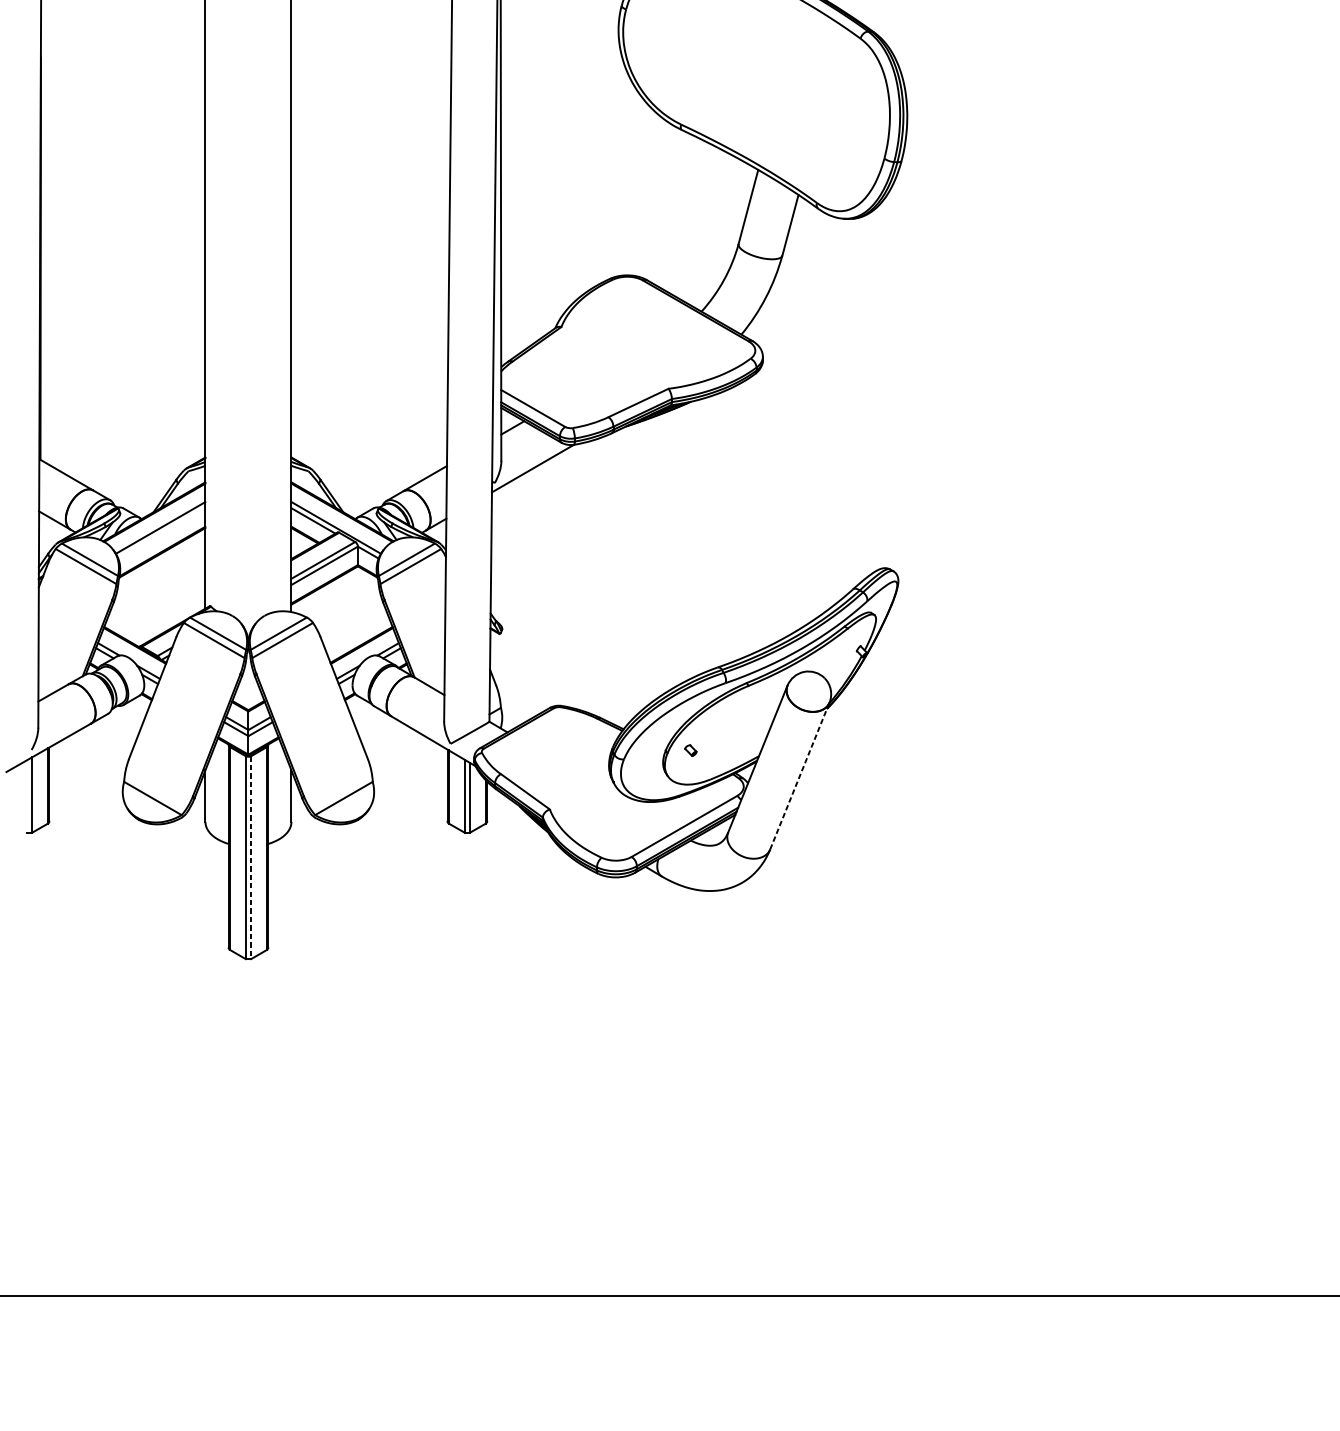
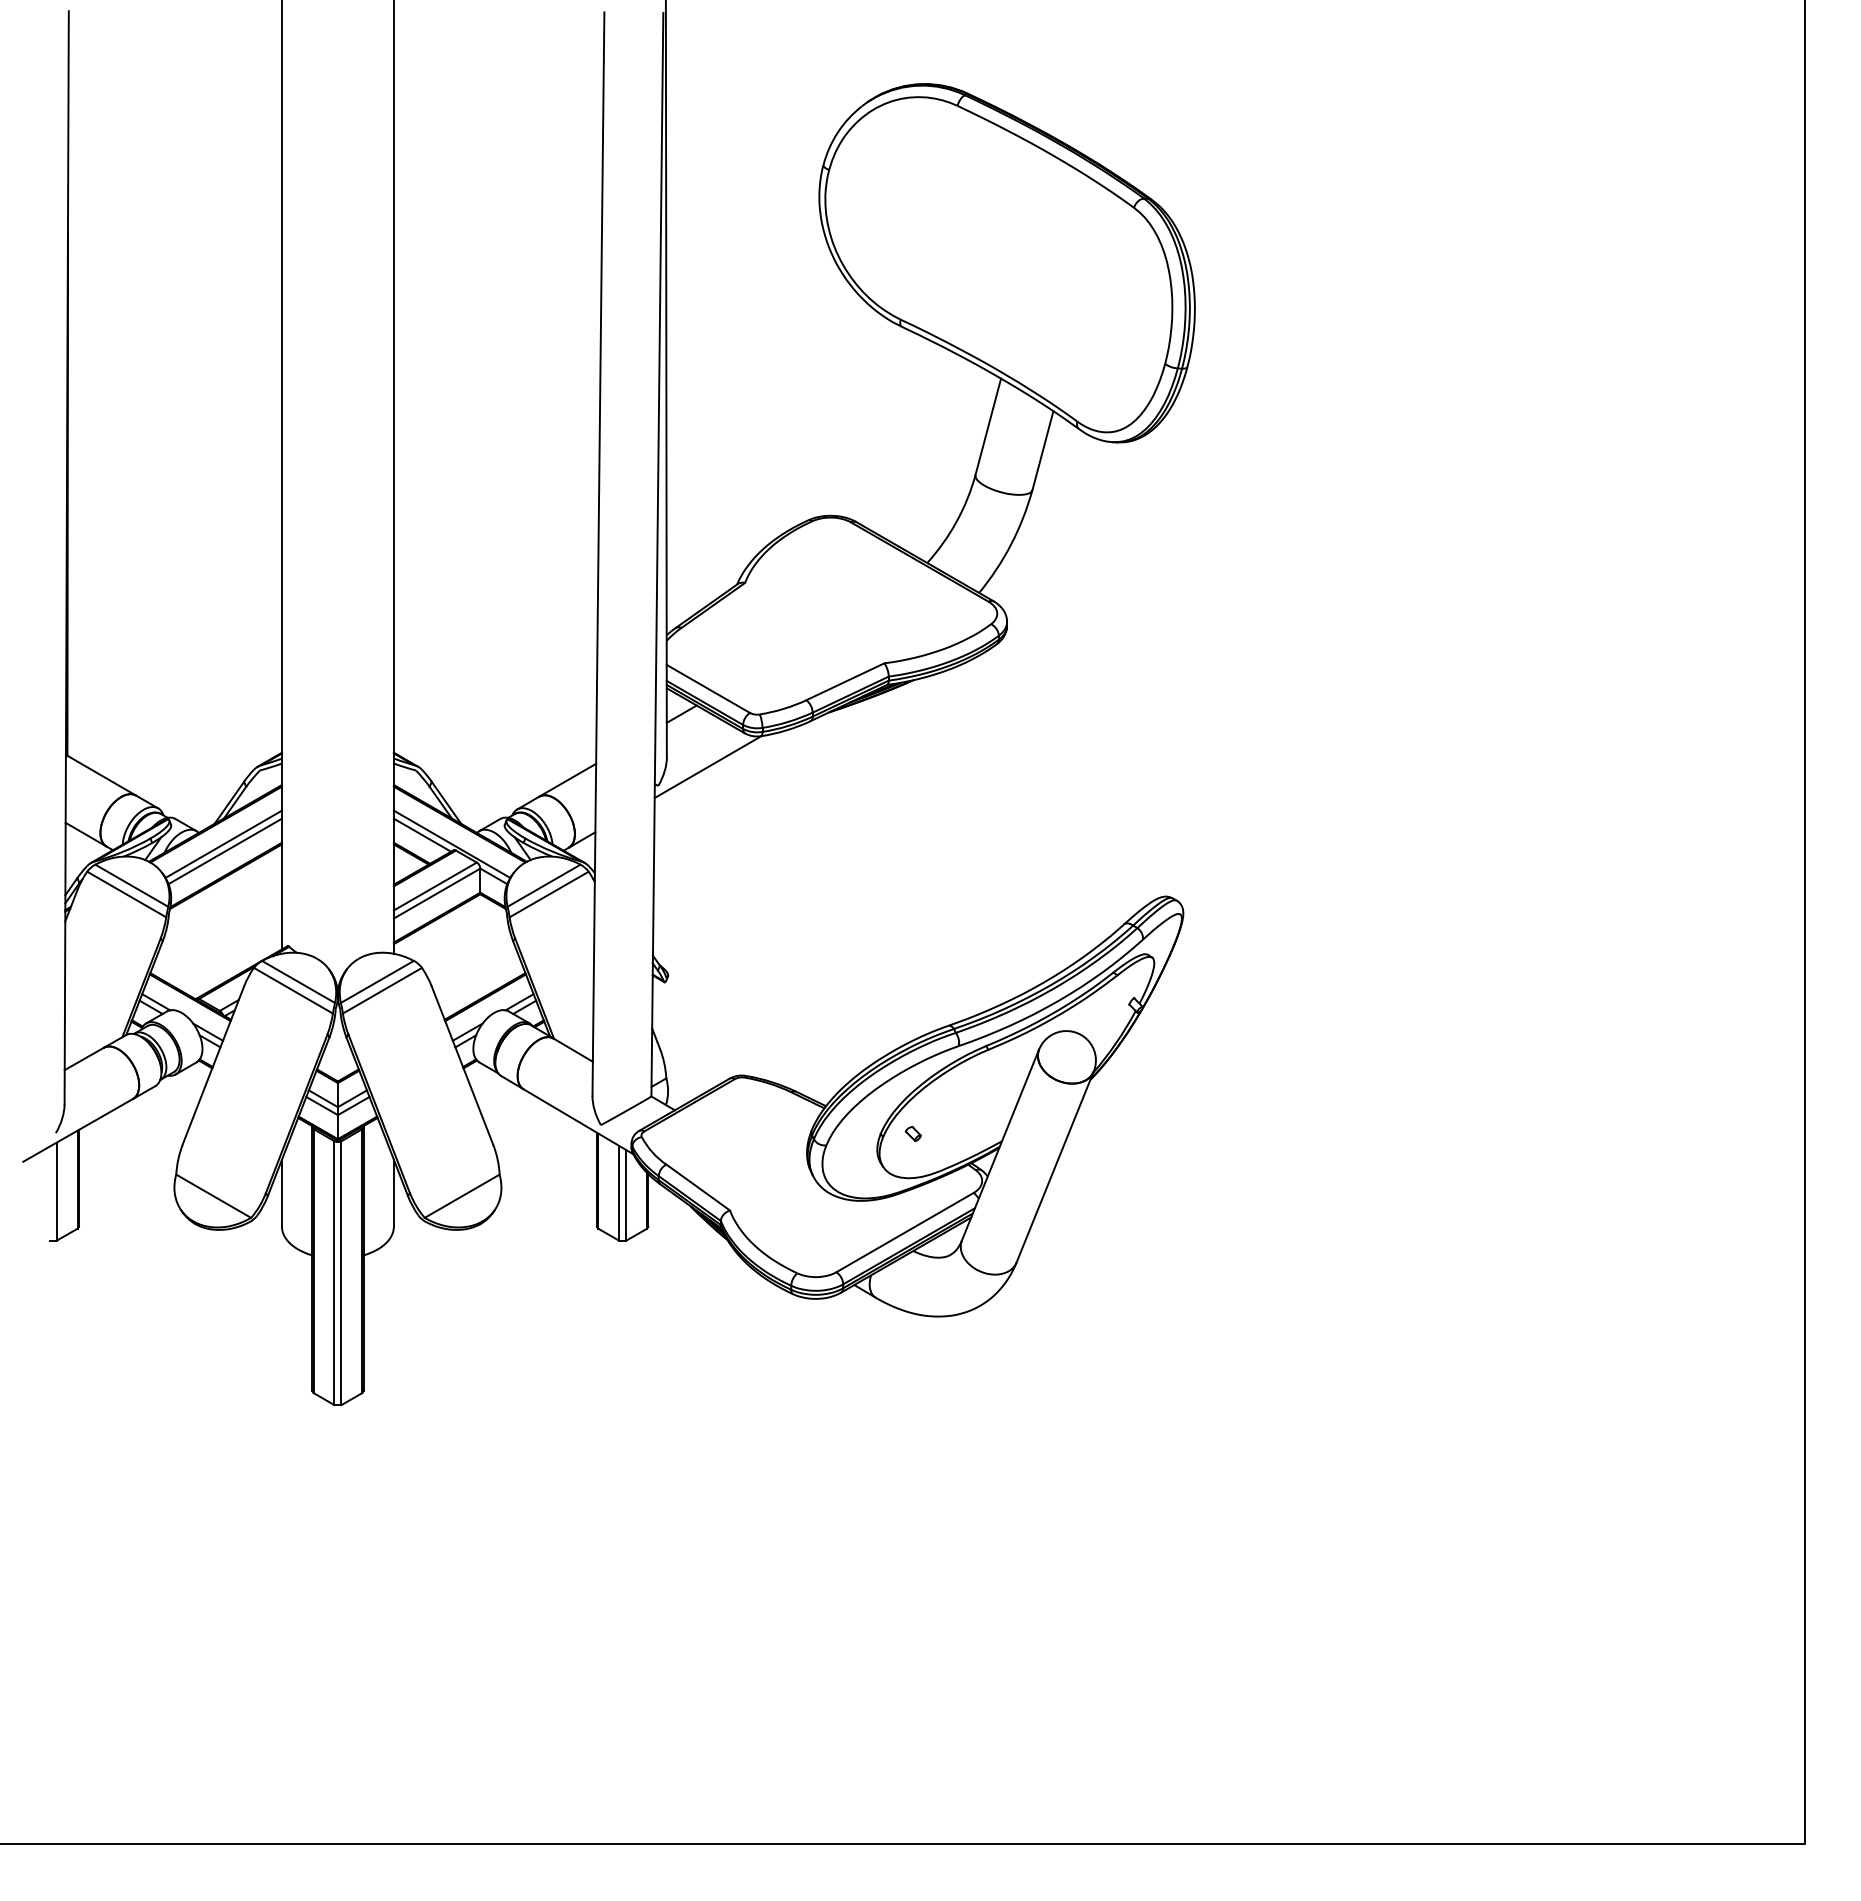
line: (161, 533) -> (224, 851), added
line: (800, 775) -> (1055, 1166), dashed -> solid
line: (251, 857) -> (341, 1273), dashed -> solid

